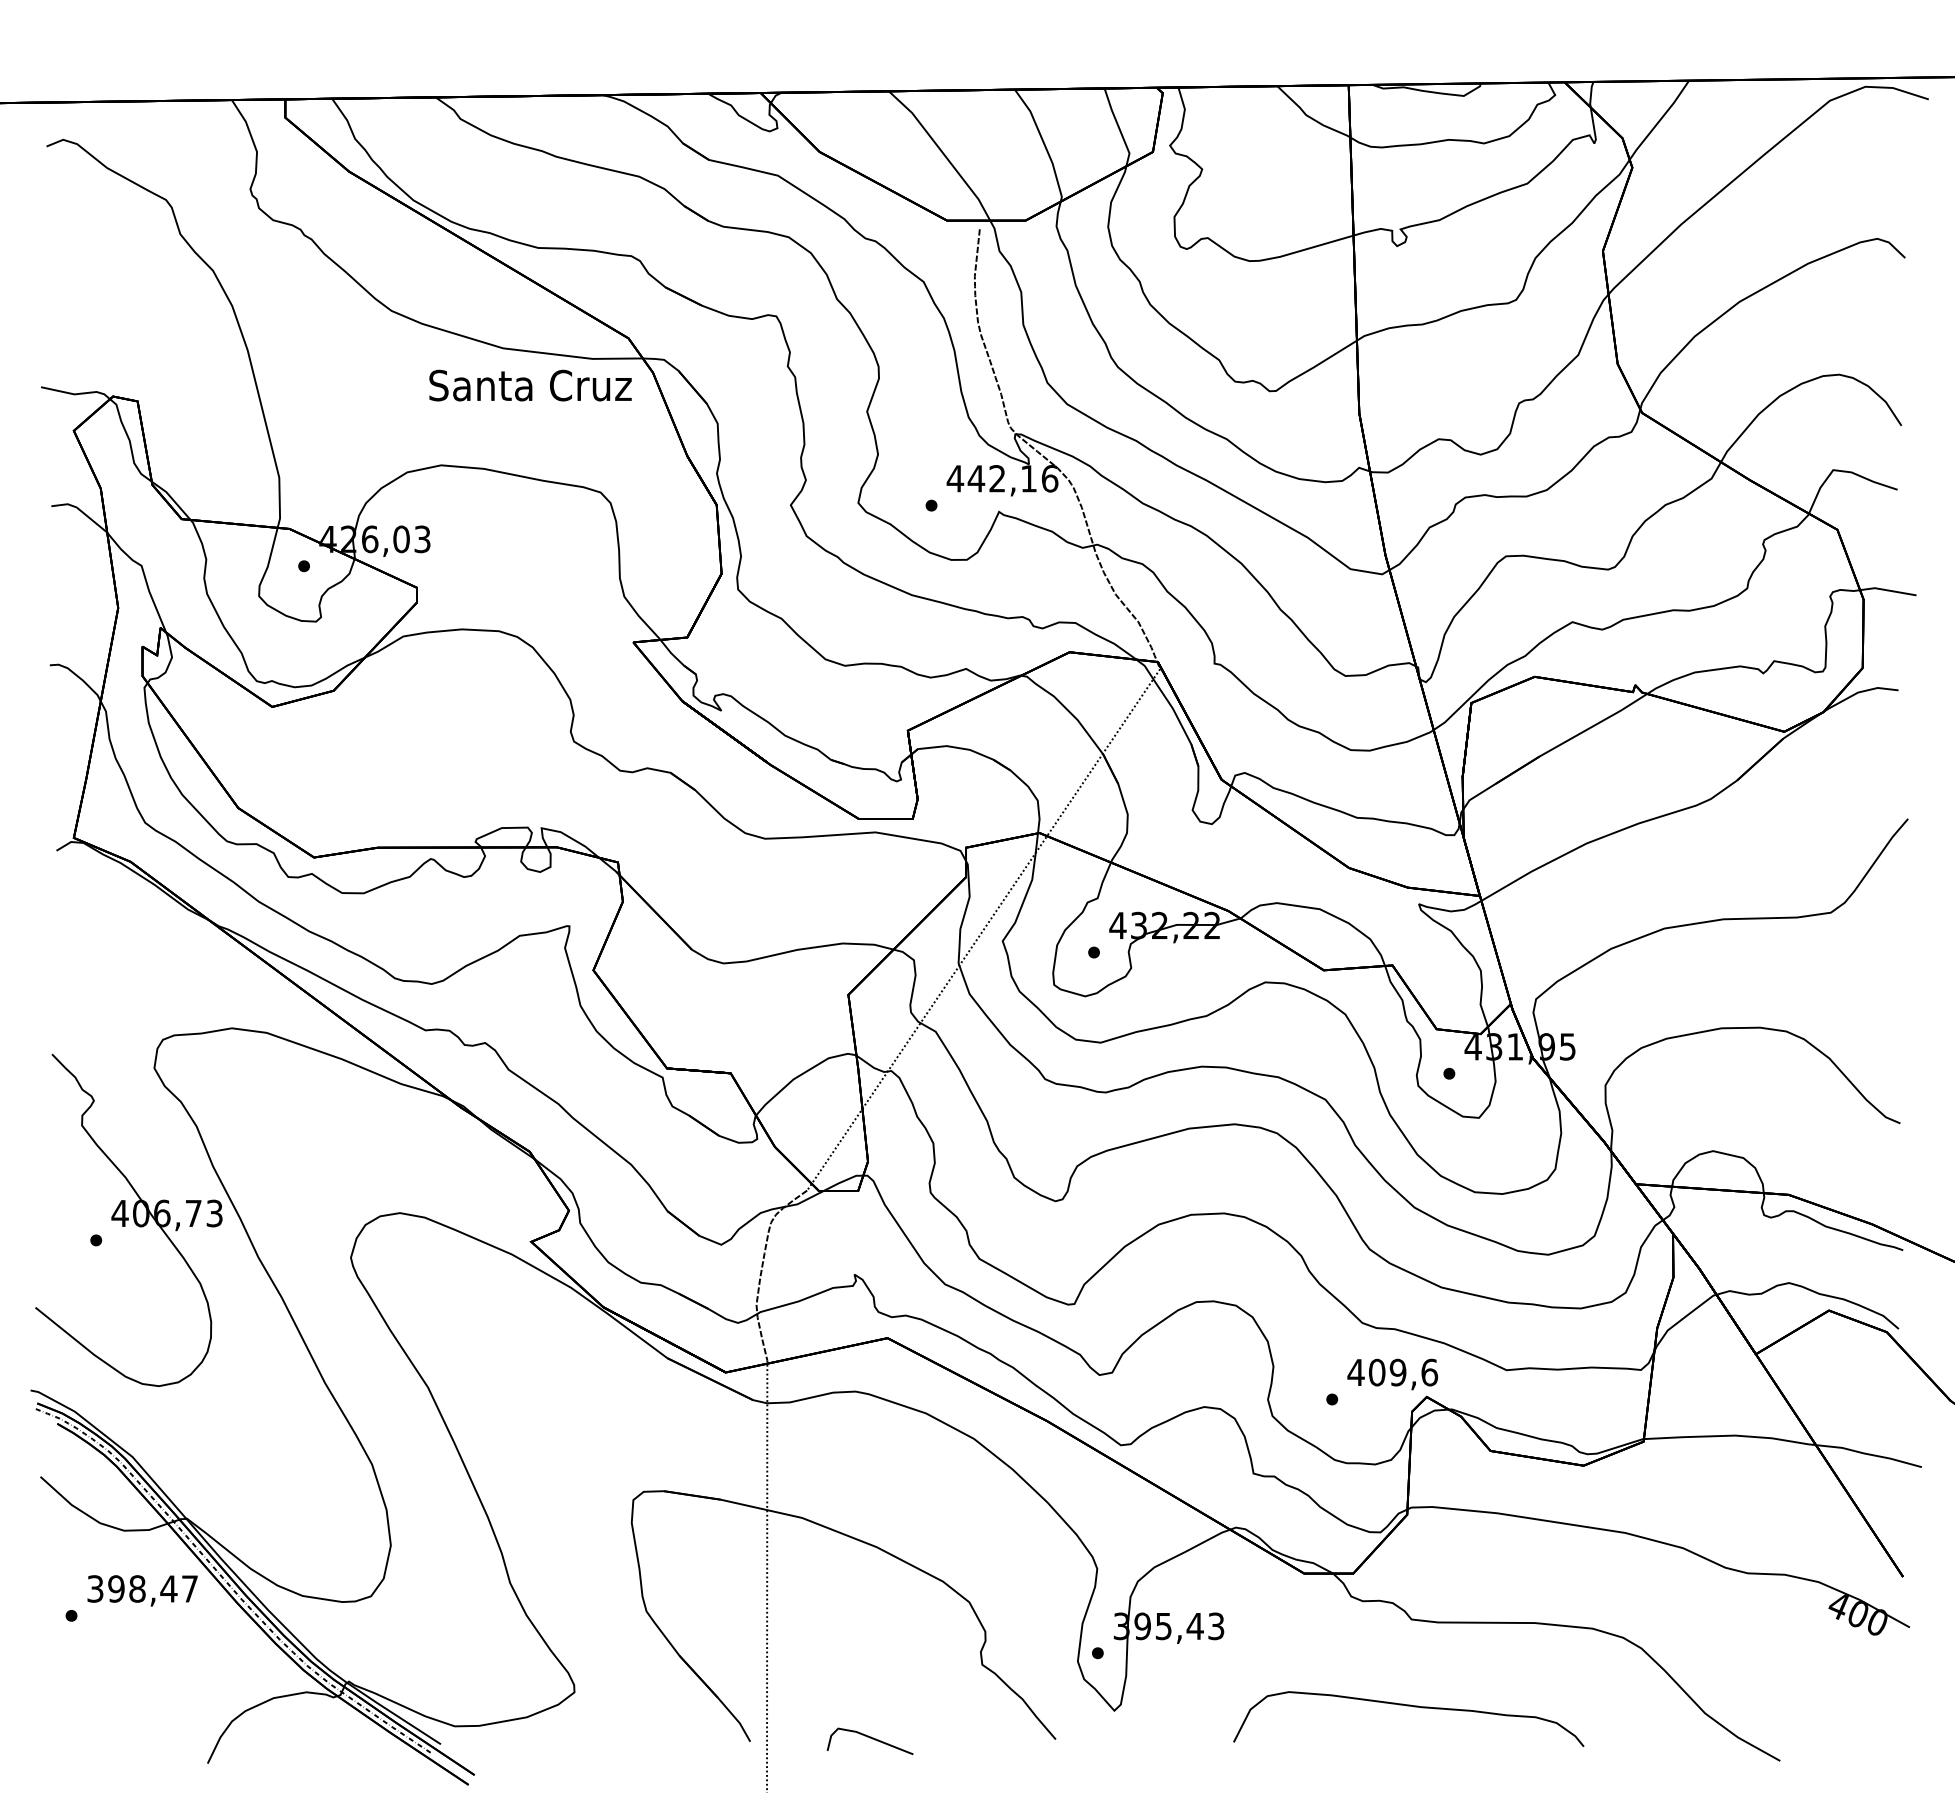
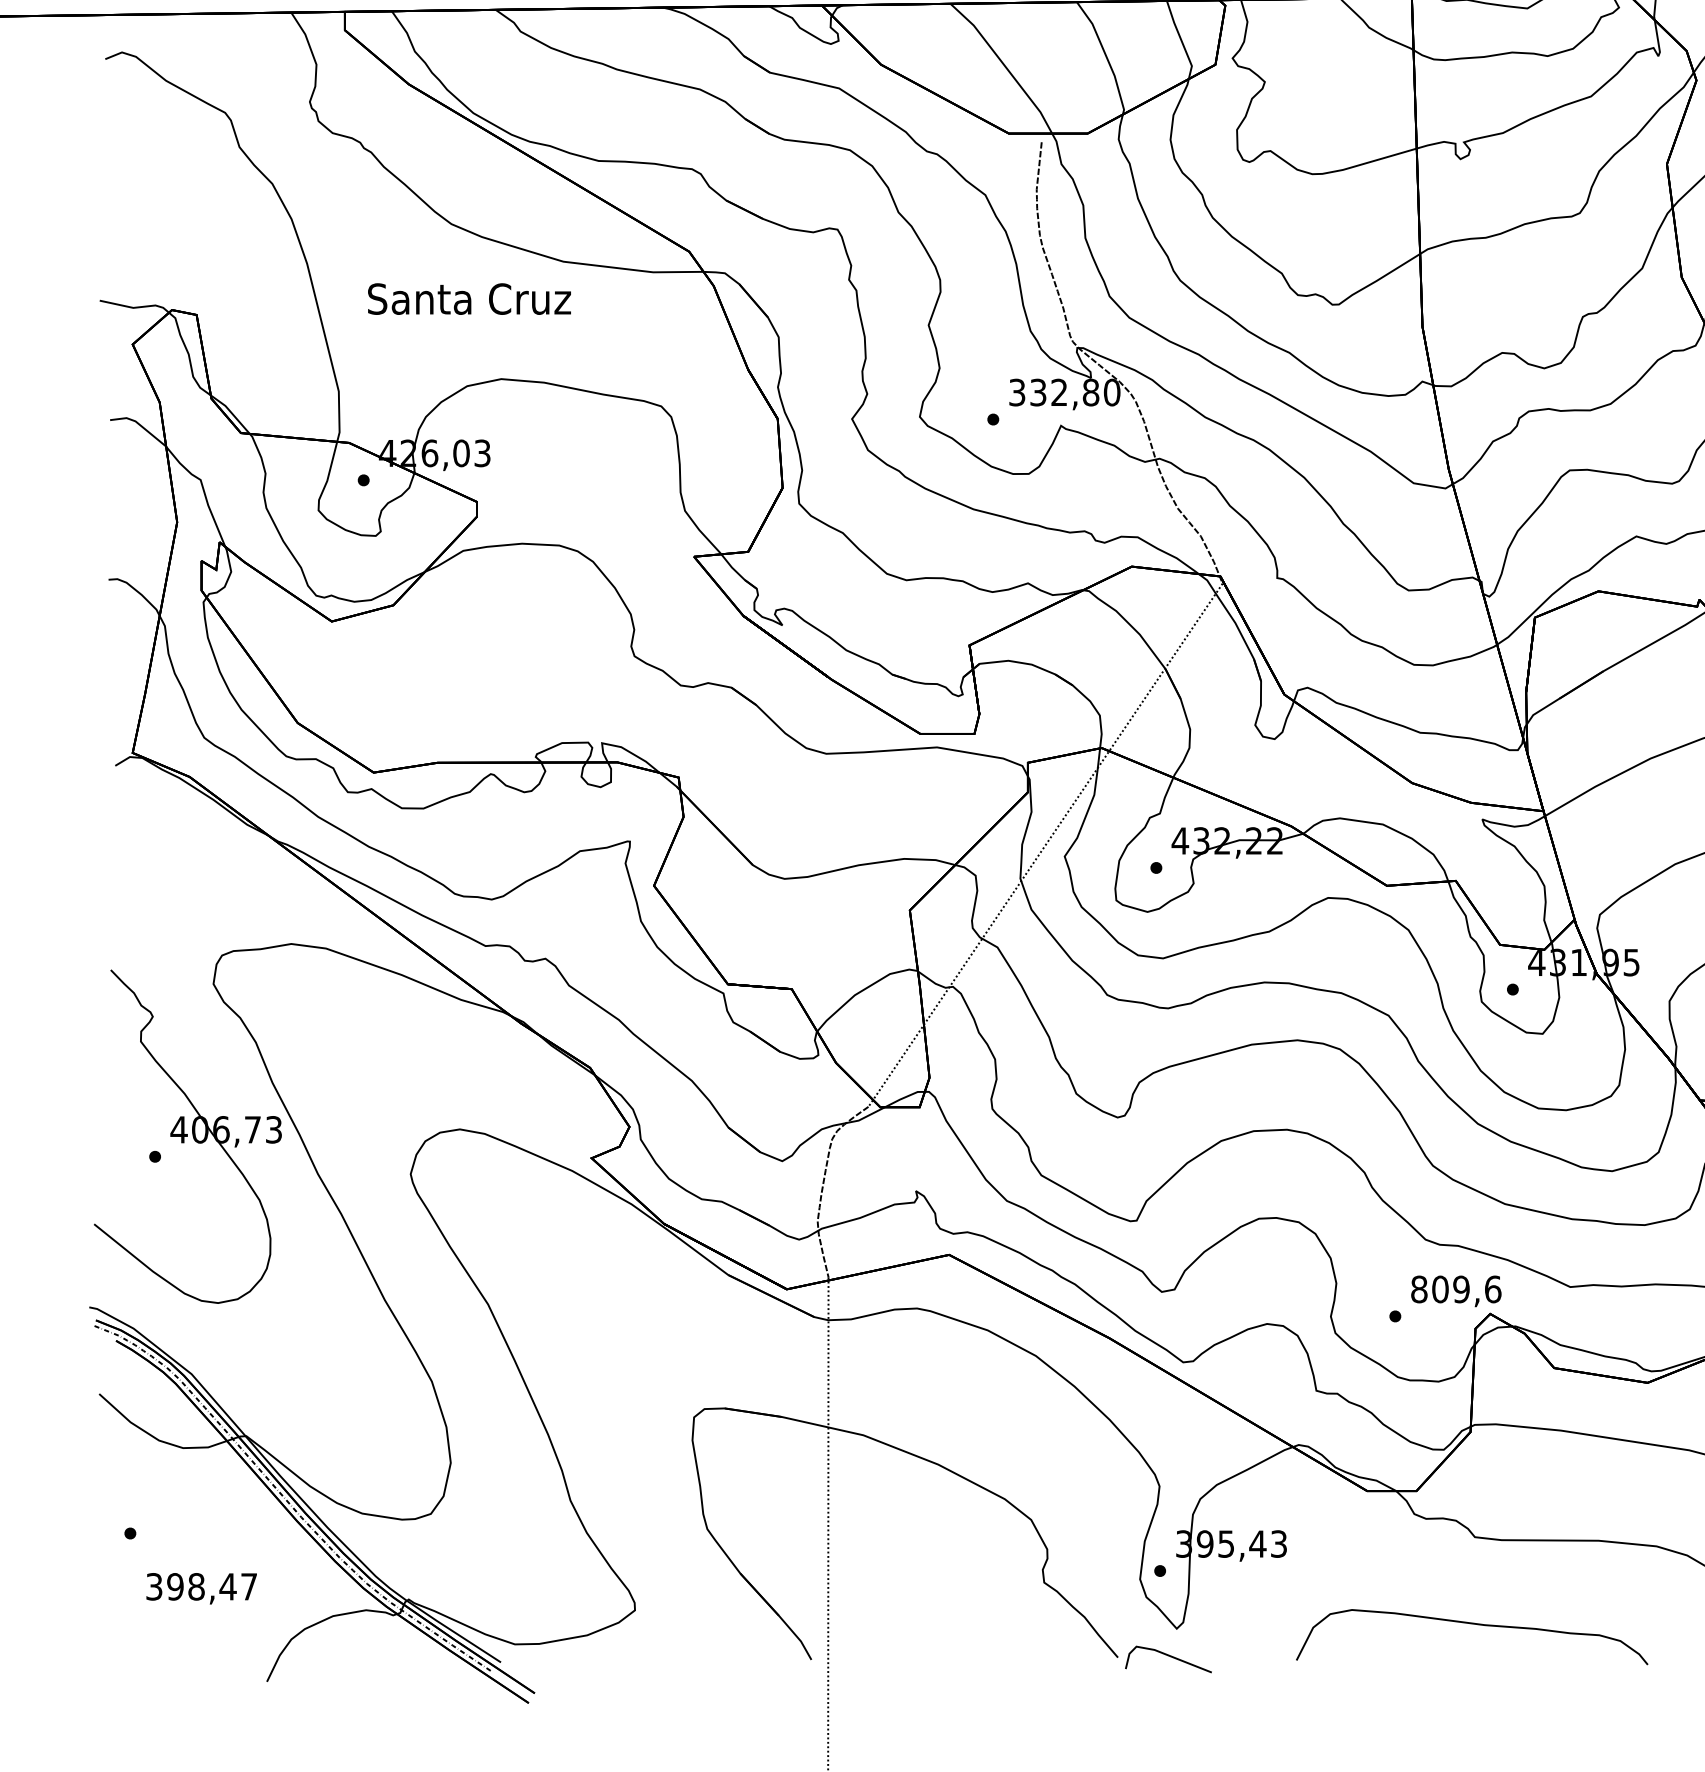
text: (530, 385) -> (469, 298), moved
text: (1002, 478) -> (1064, 392), 442,16 -> 332,80
text: (1355, 1372) -> (1418, 1289), 409,6 -> 809,6
text: (142, 1590) -> (201, 1588), moved
line: (869, 1738) -> (1167, 1656), moved

